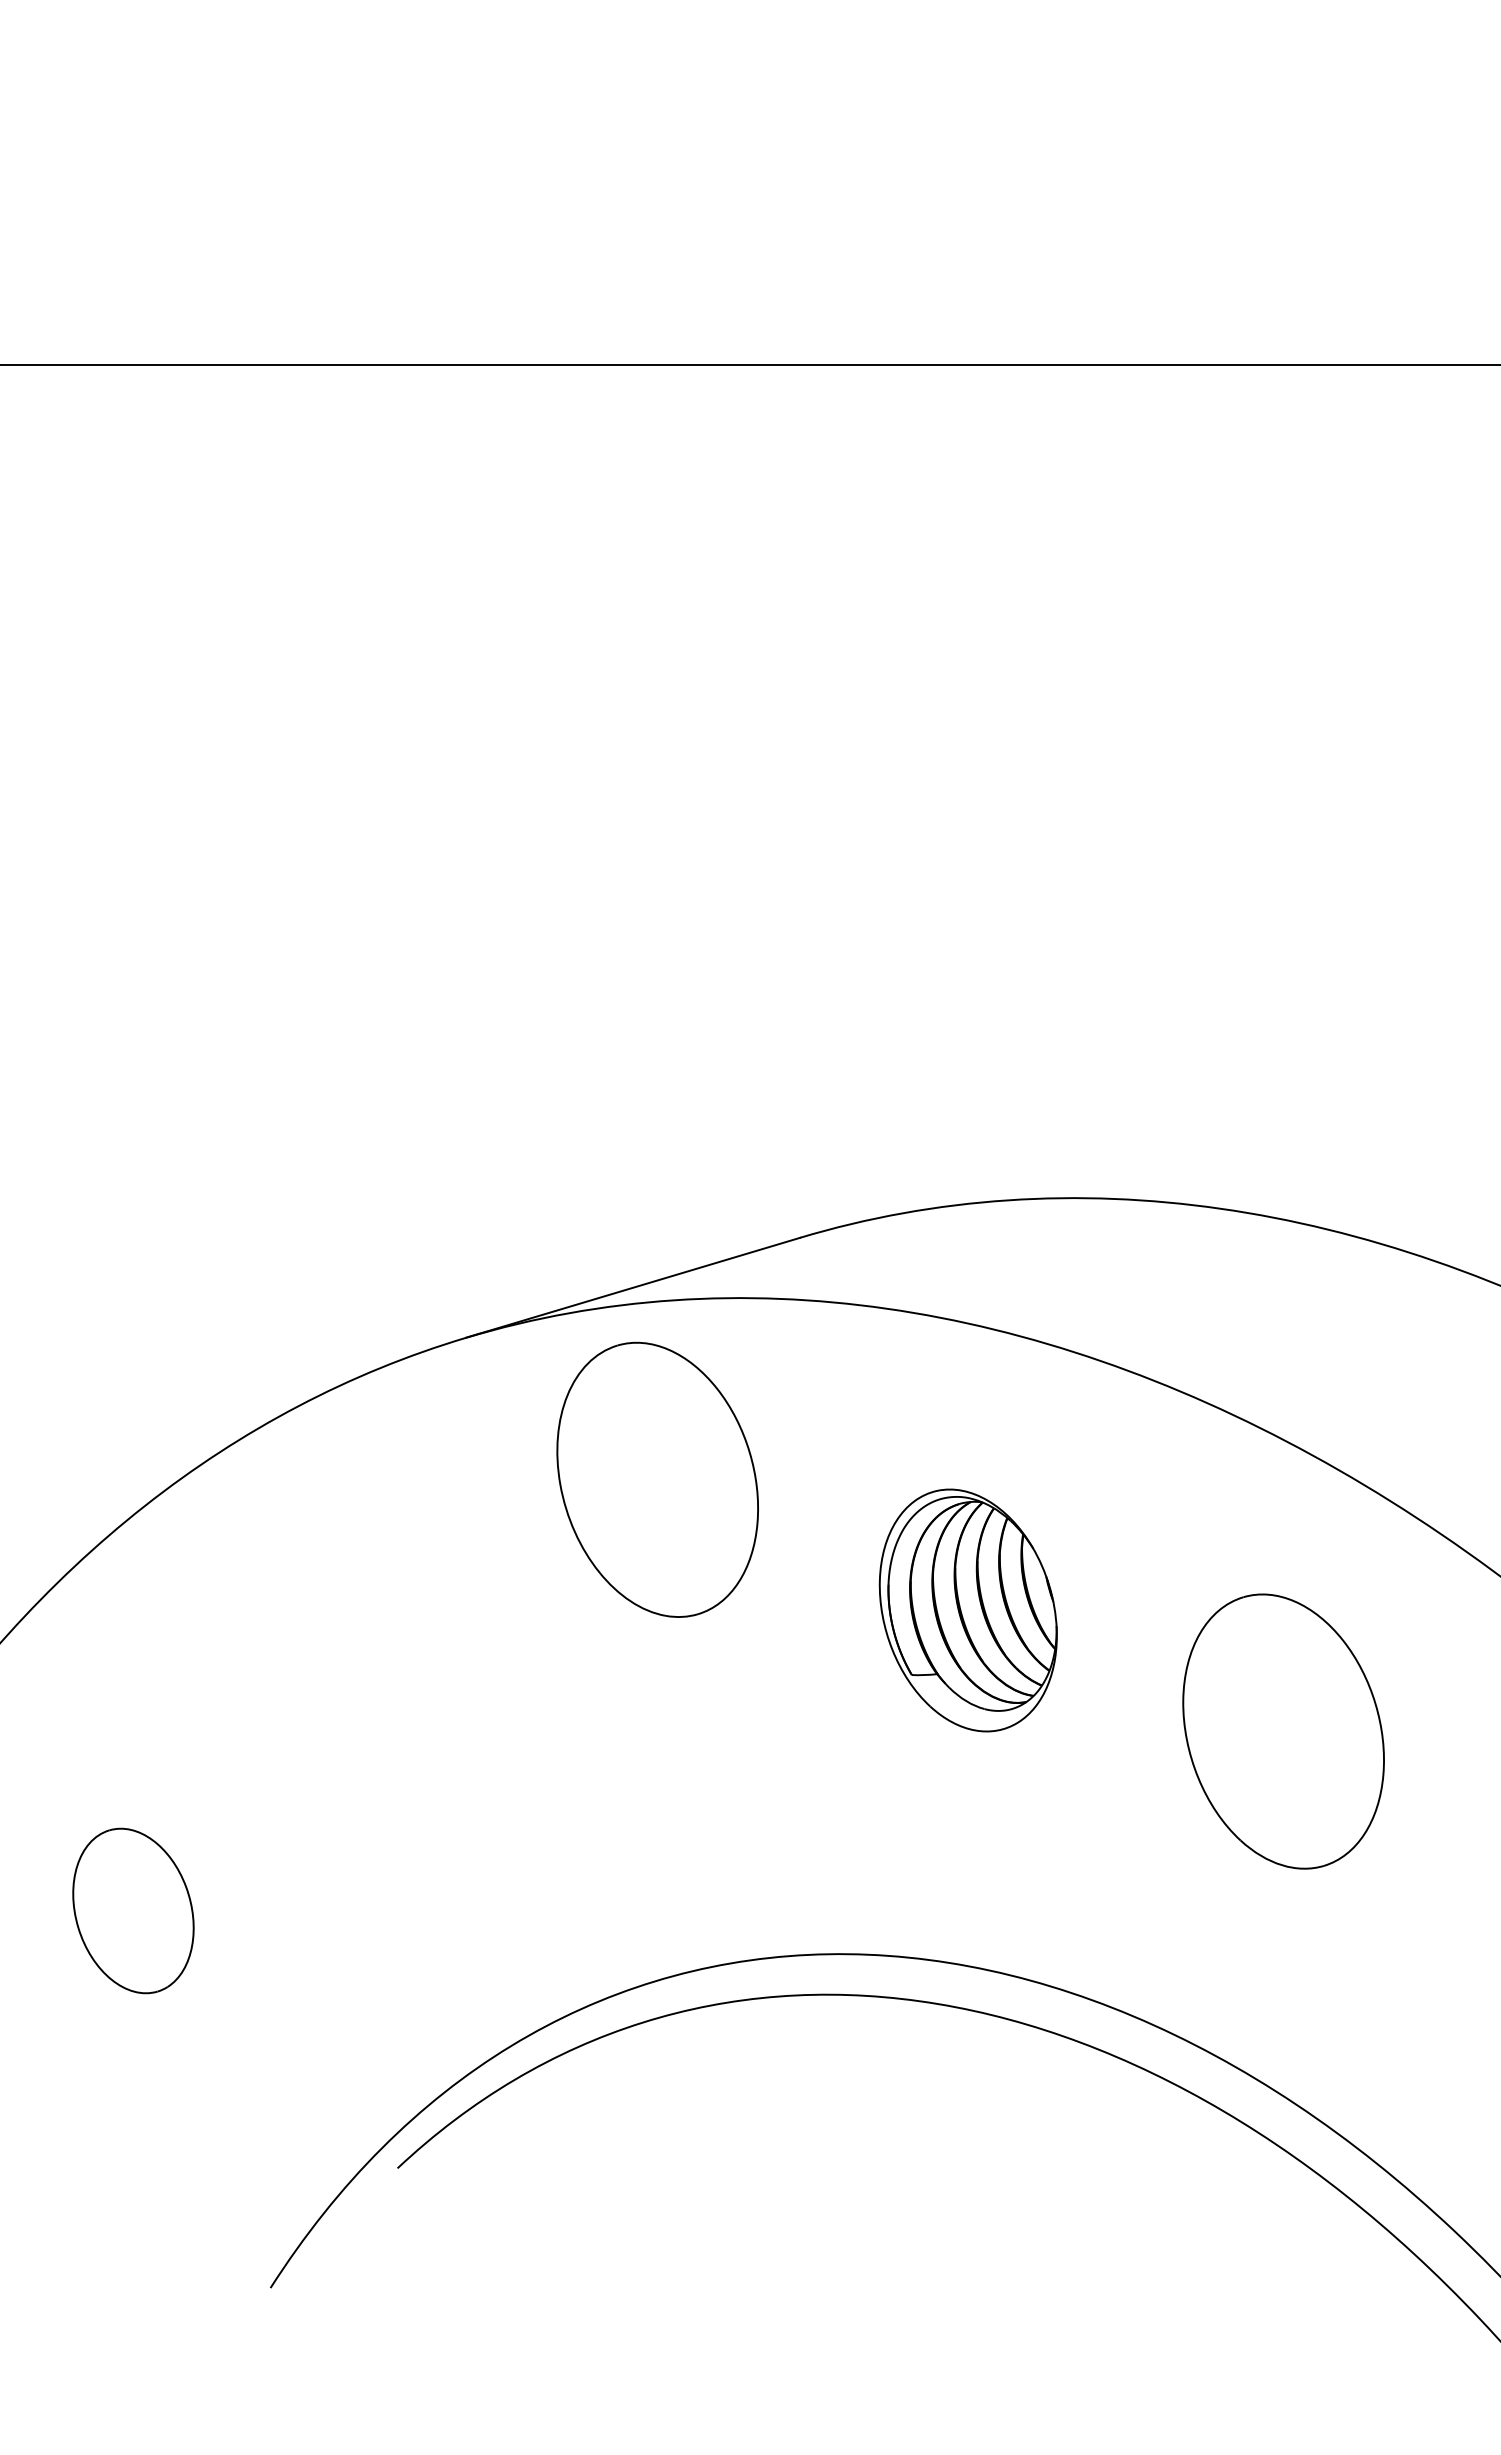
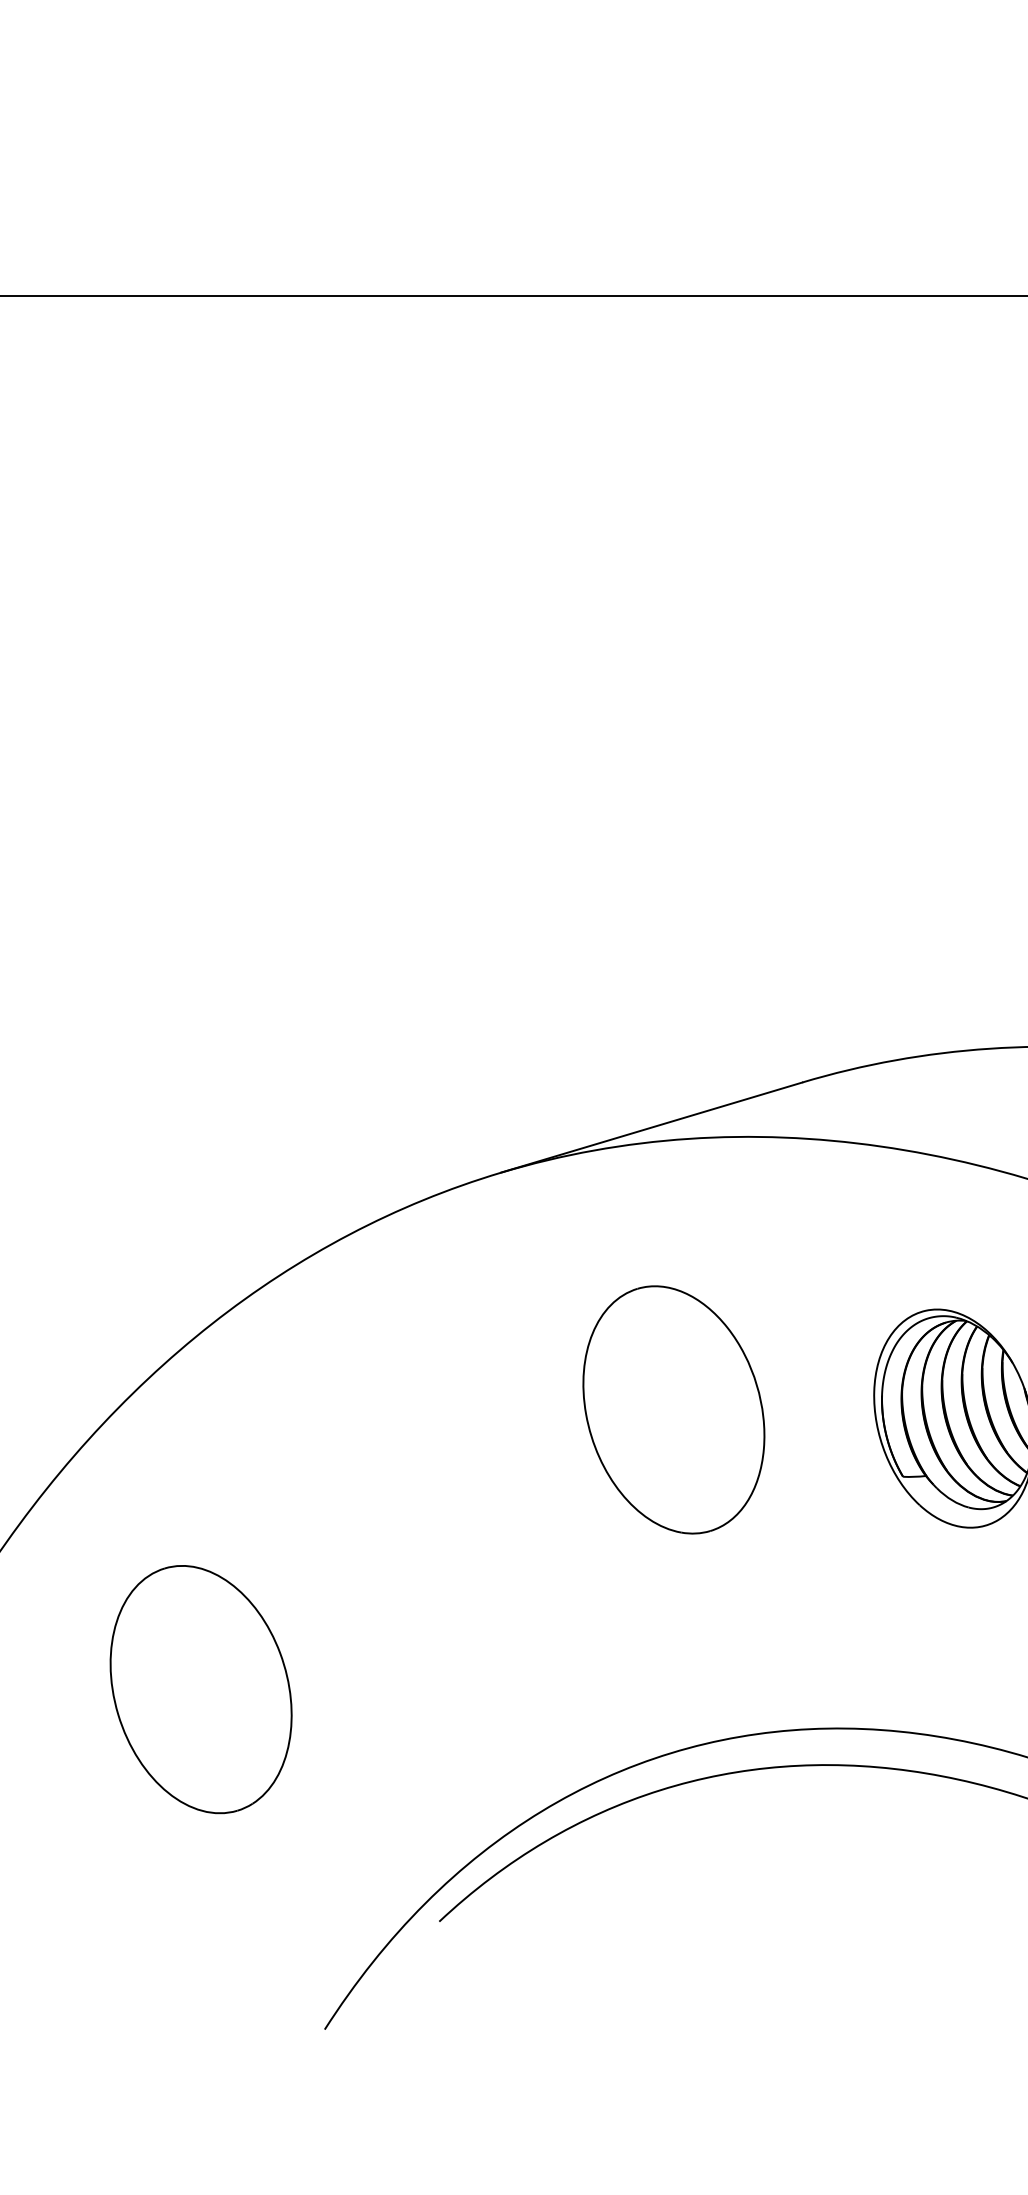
part: (657, 1479) -> (673, 1409), moved
part: (133, 1910) -> (201, 1689), size x1.67

